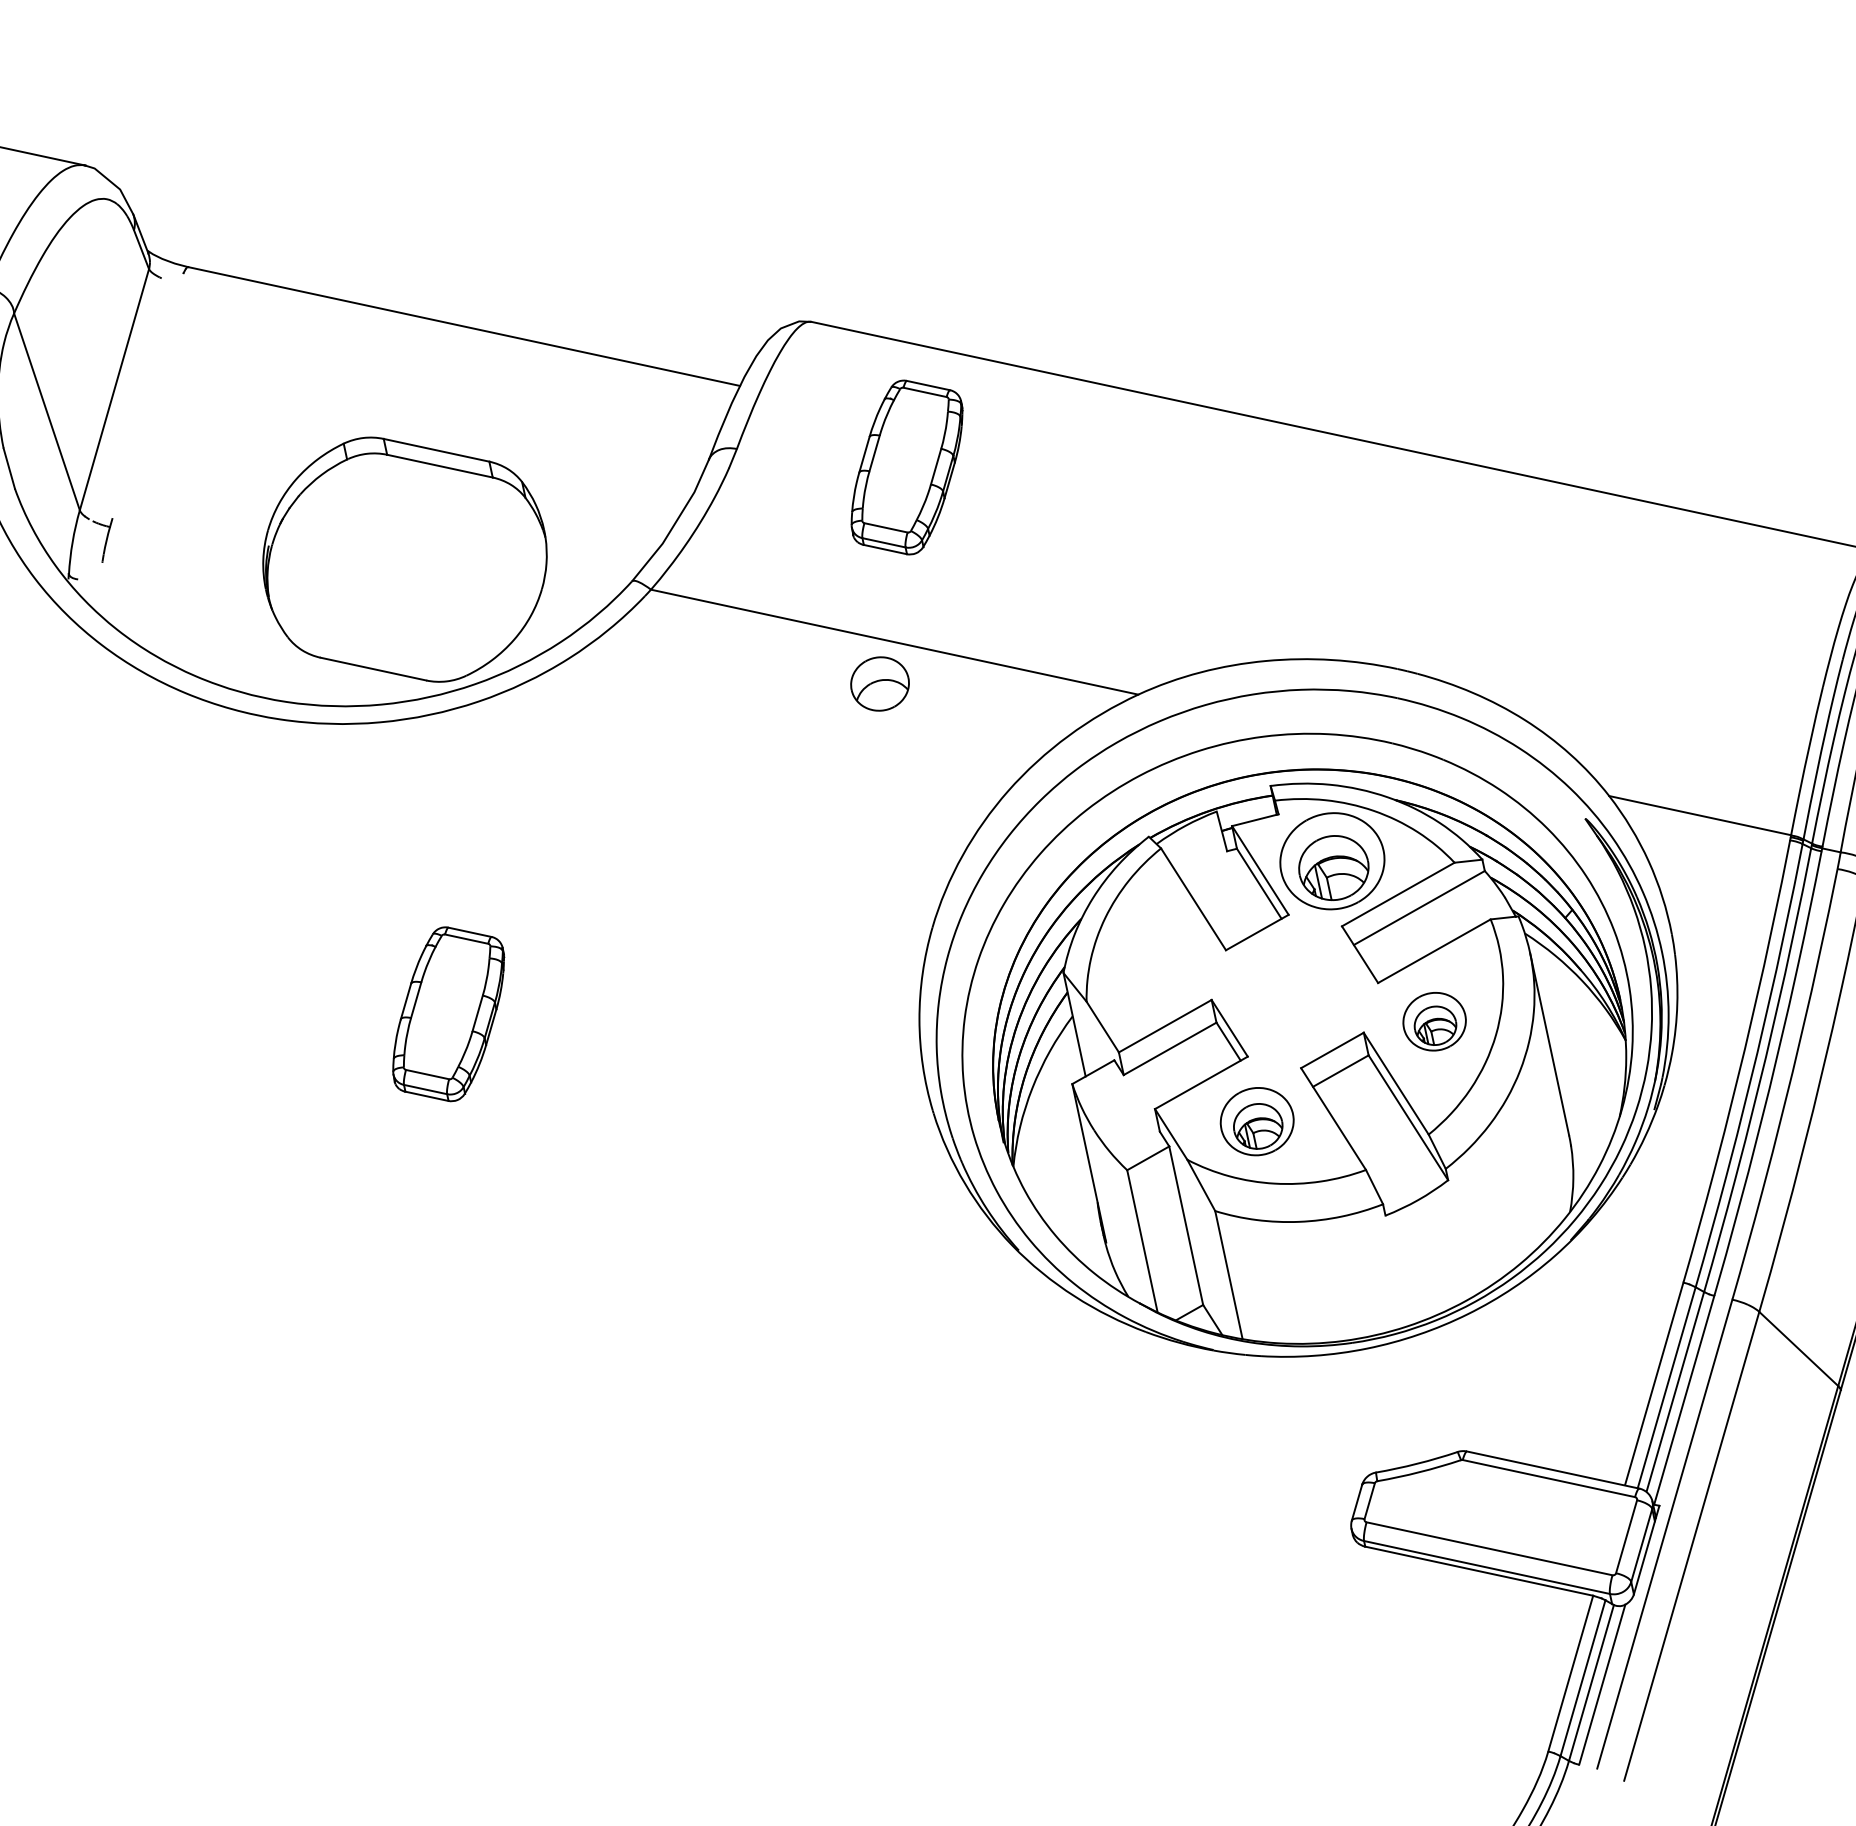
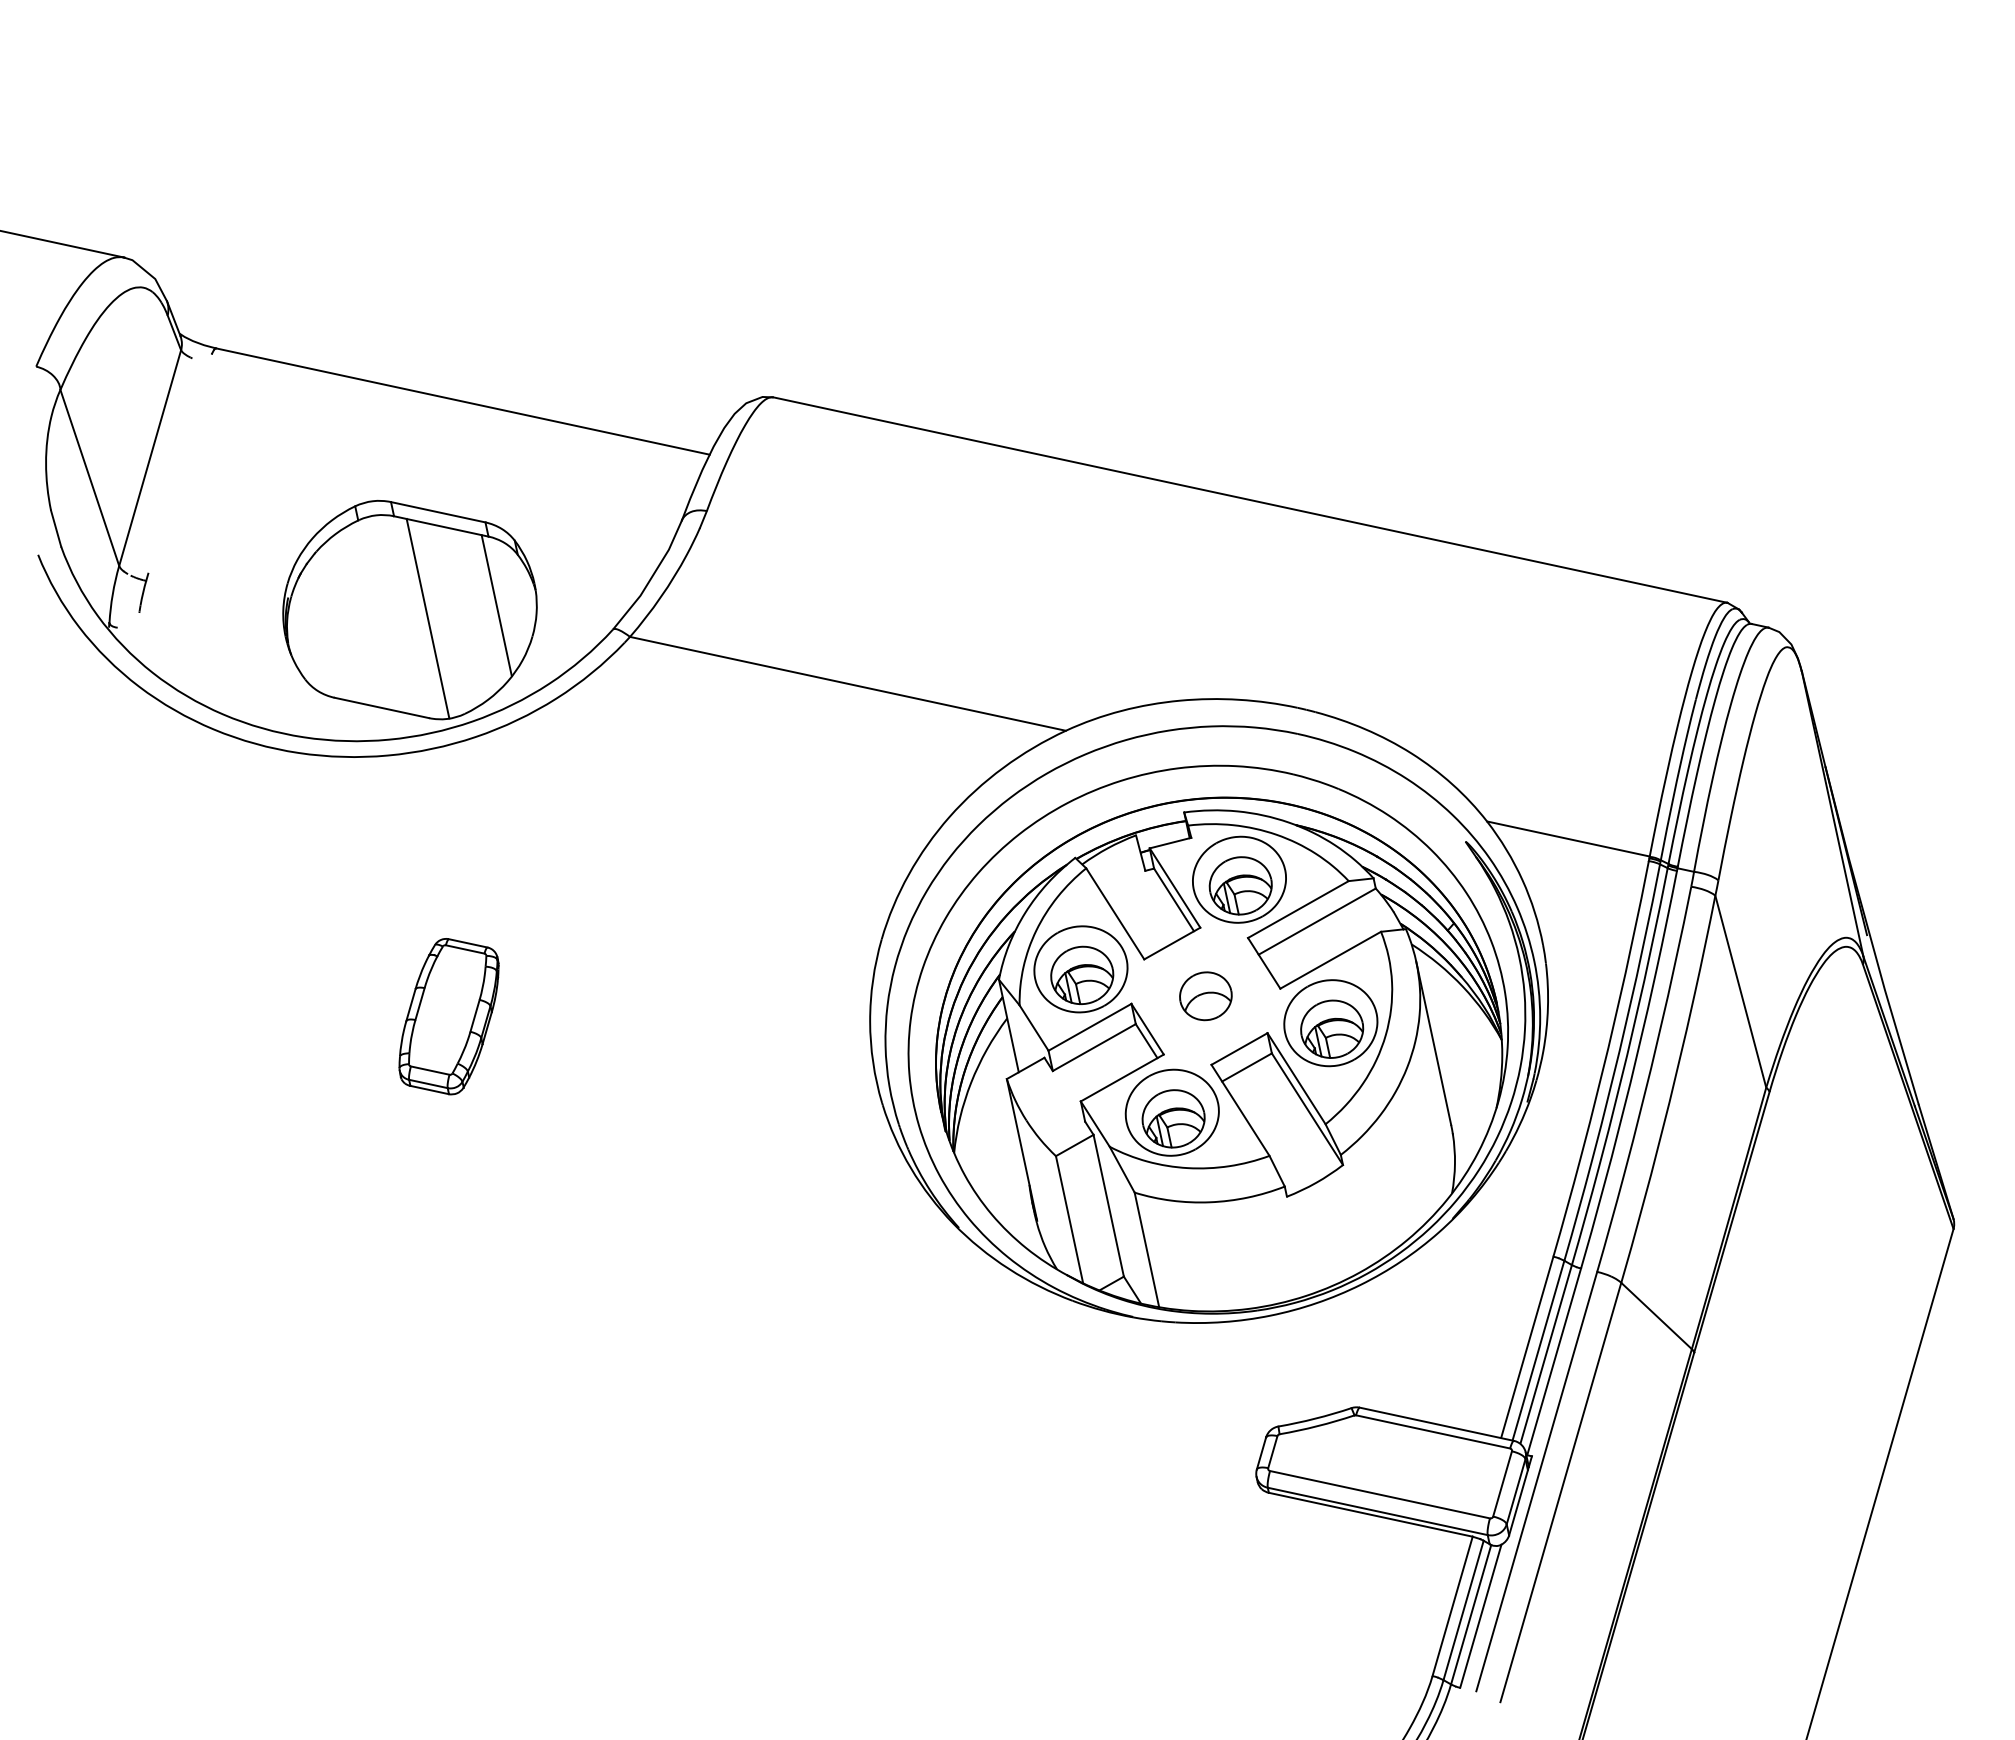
part: (906, 467) -> (858, 527), removed
line: (501, 554) -> (496, 605), added
line: (424, 569) -> (427, 618), added
part: (879, 684) -> (1205, 996), moved
part: (1154, 961) -> (1080, 969), added
part: (1434, 1021) -> (1330, 1023), size x1.67
part: (1256, 1121) -> (1171, 1112), size x1.43

